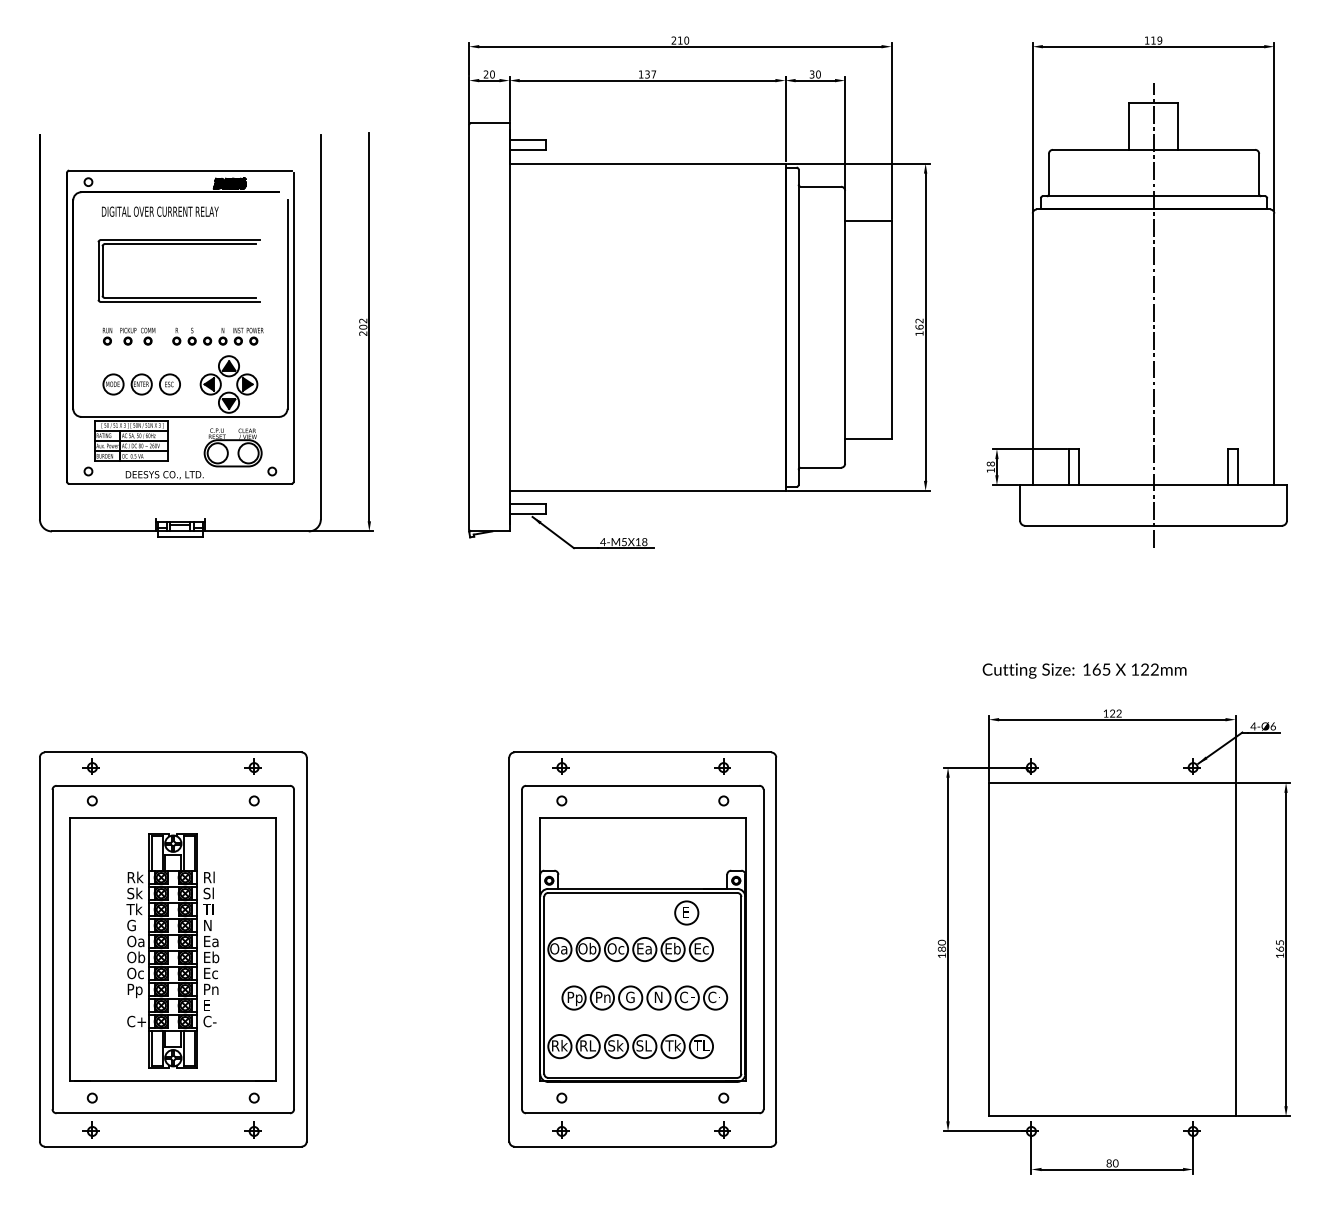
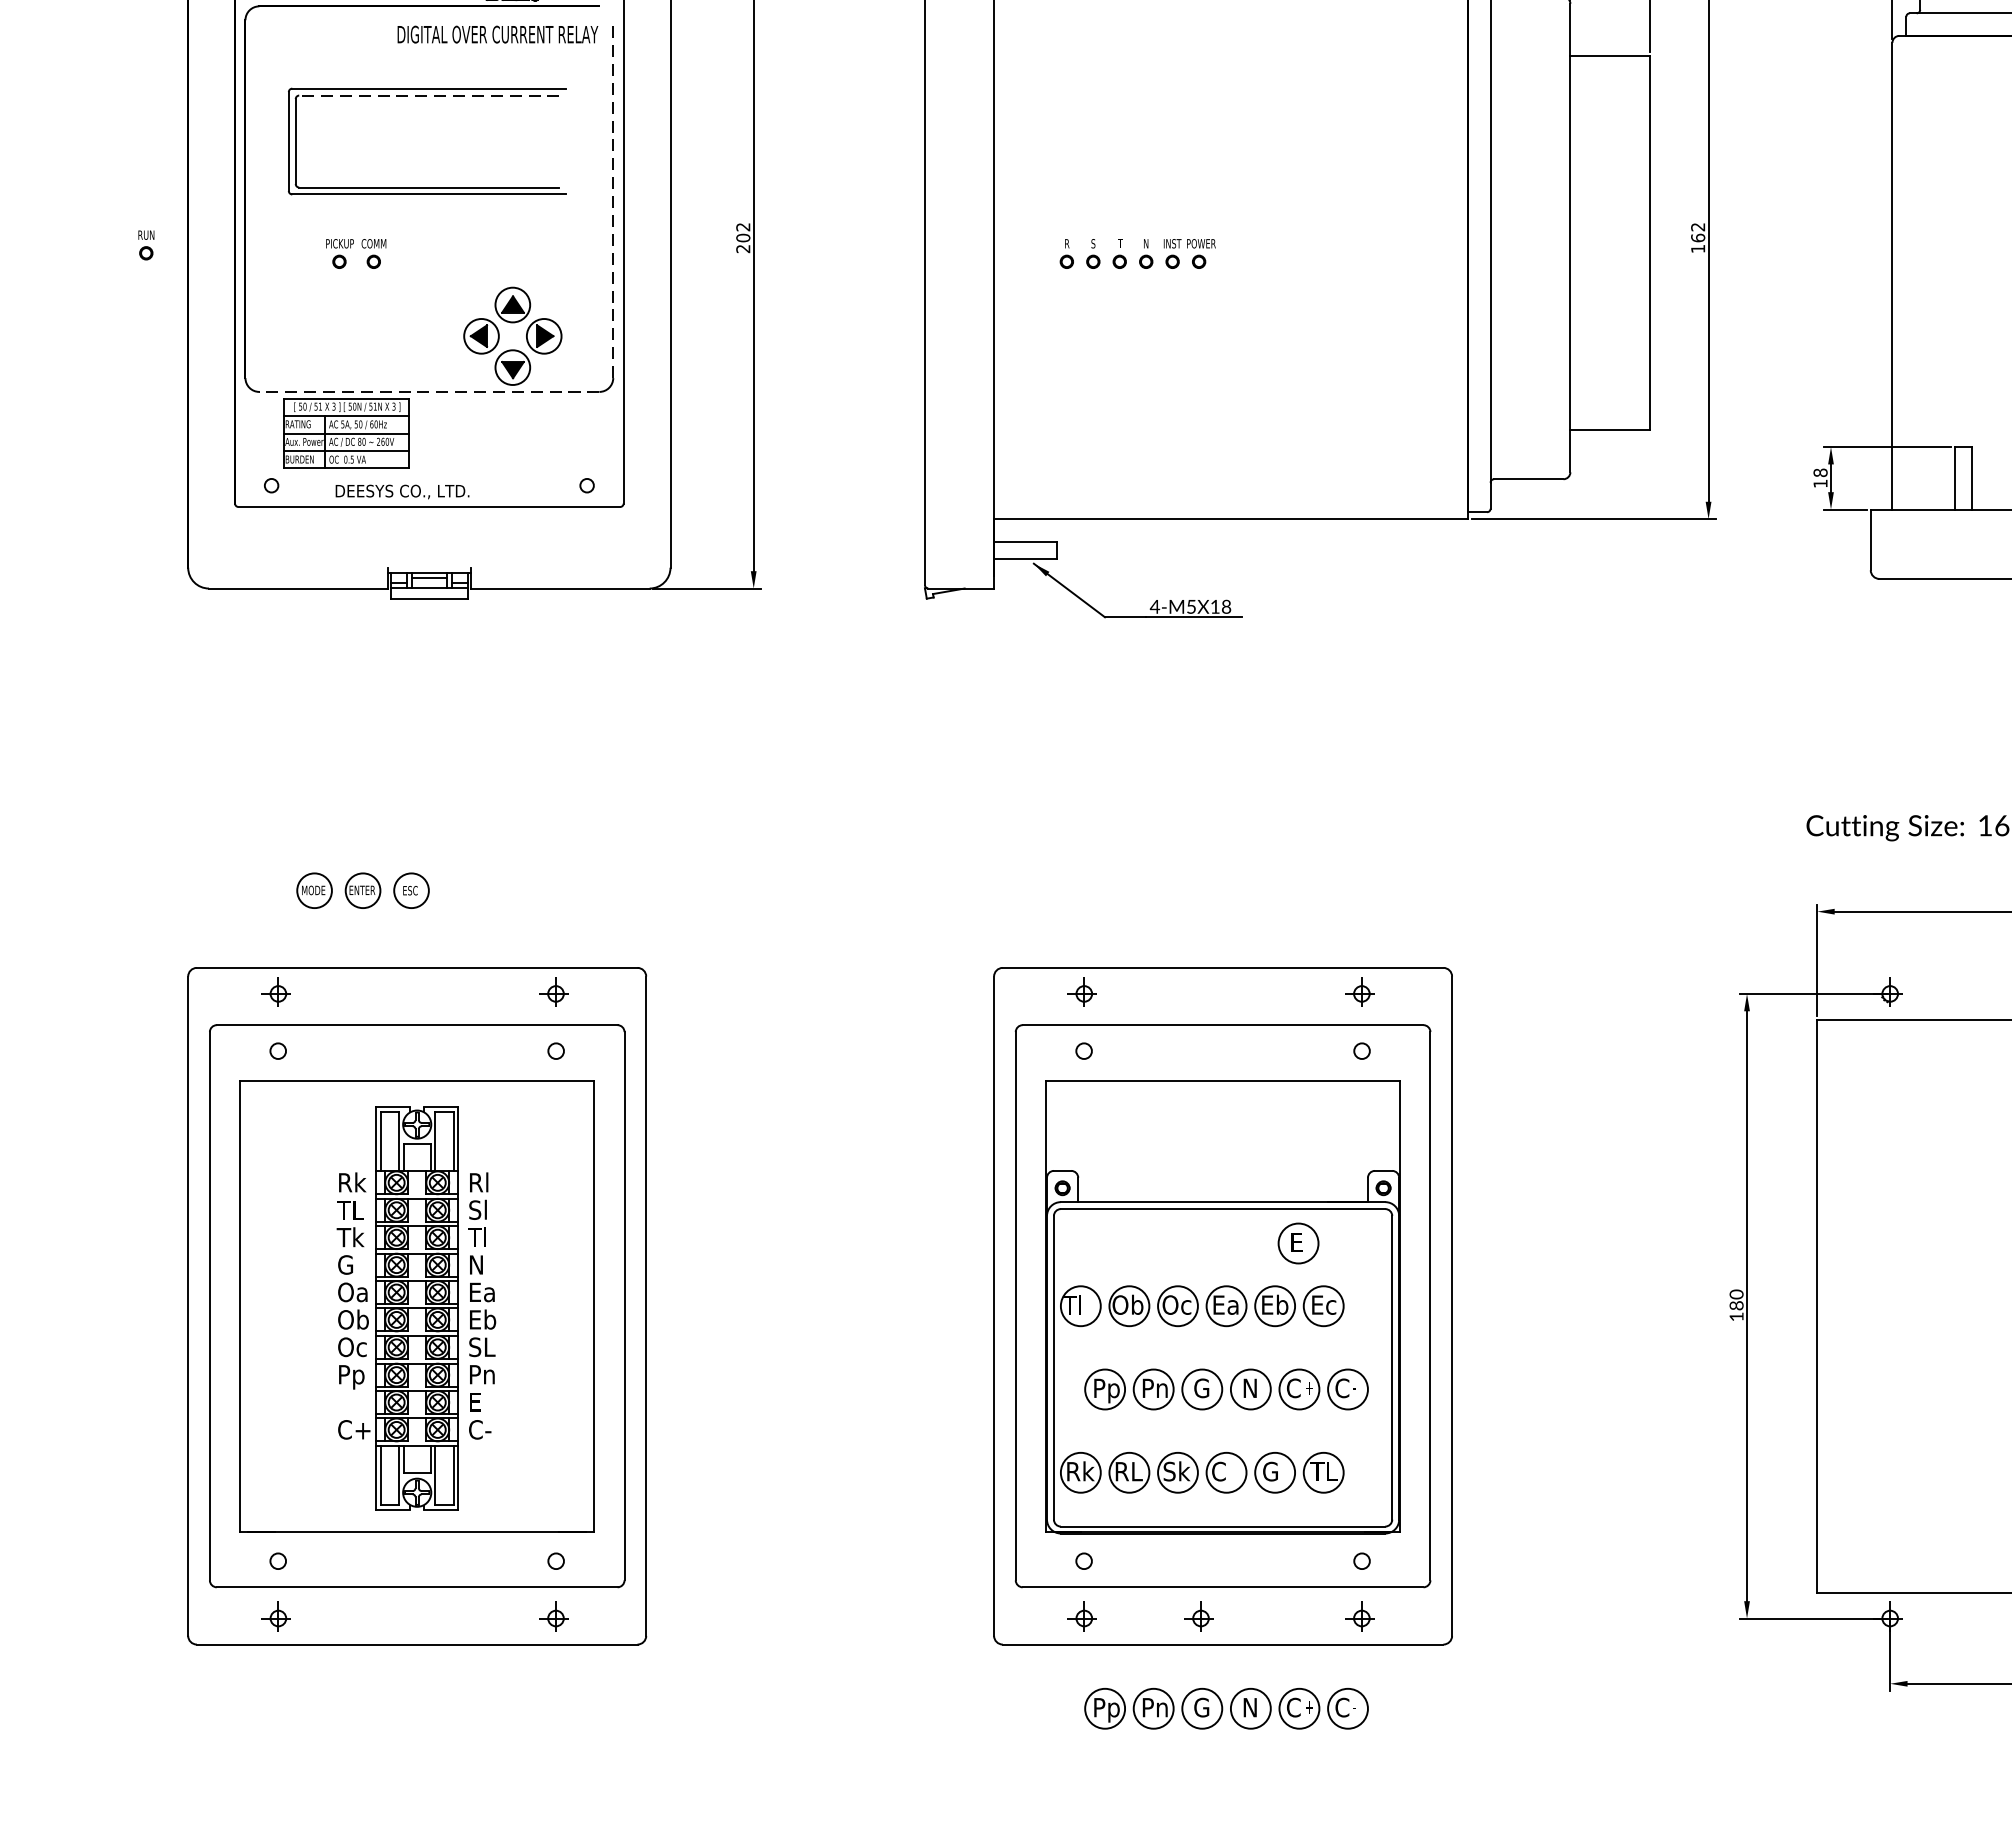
text: (160, 211) -> (498, 34), moved
line: (180, 244) -> (429, 96), solid -> dashed
line: (287, 304) -> (613, 199), solid -> dashed
part: (107, 336) -> (146, 245), moved
part: (217, 336) -> (1136, 253), moved
part: (141, 384) -> (362, 890), moved
line: (179, 416) -> (427, 391), solid -> dashed
part: (232, 447) -> (518, 444), removed
text: (134, 893) -> (350, 1210), Sk -> TL
text: (558, 948) -> (1078, 1304), Oa -> Tl
text: (210, 973) -> (481, 1347), Ec -> SL
text: (643, 1045) -> (1224, 1470), SL -> C
text: (673, 1045) -> (1275, 1470), Tk -> G
part: (628, 1129) -> (1198, 1615), added
part: (644, 1183) -> (1226, 1707), added

